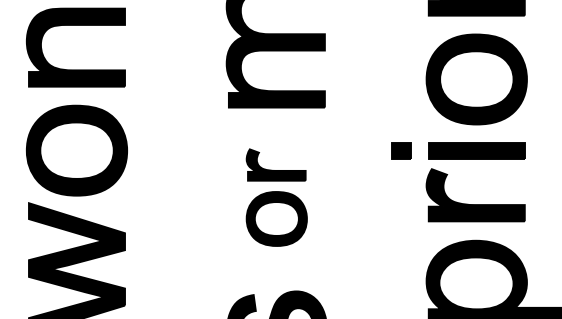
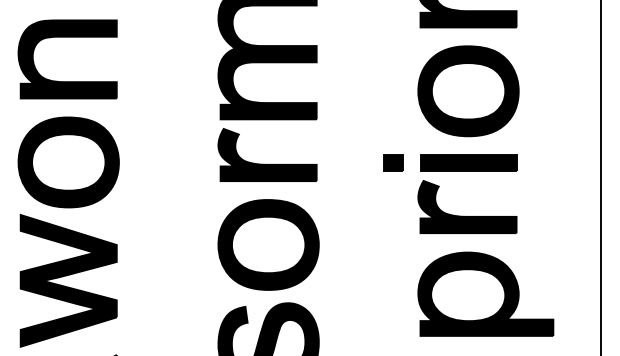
part: (276, 197) -> (268, 209), size x1.67

